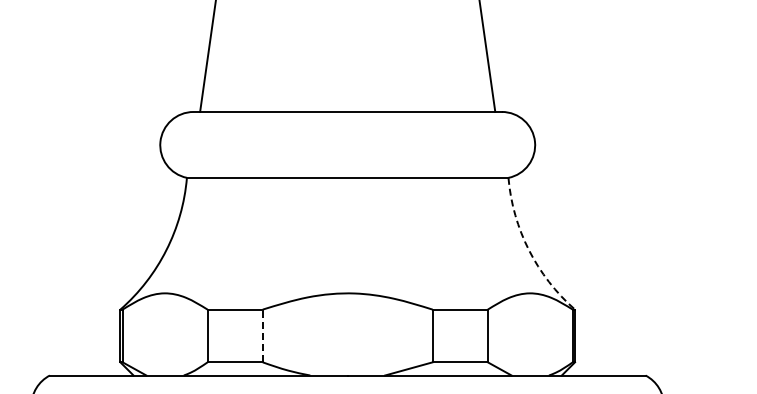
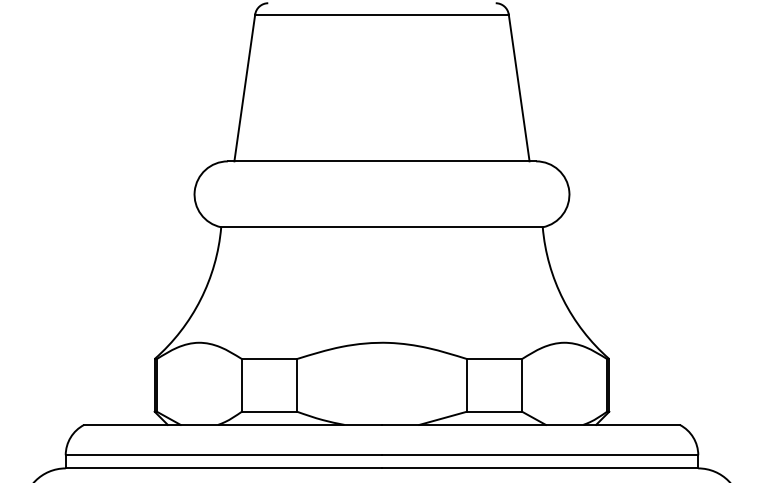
arc: (529, 250) -> (563, 299), dashed -> solid
line: (263, 335) -> (297, 384), dashed -> solid

